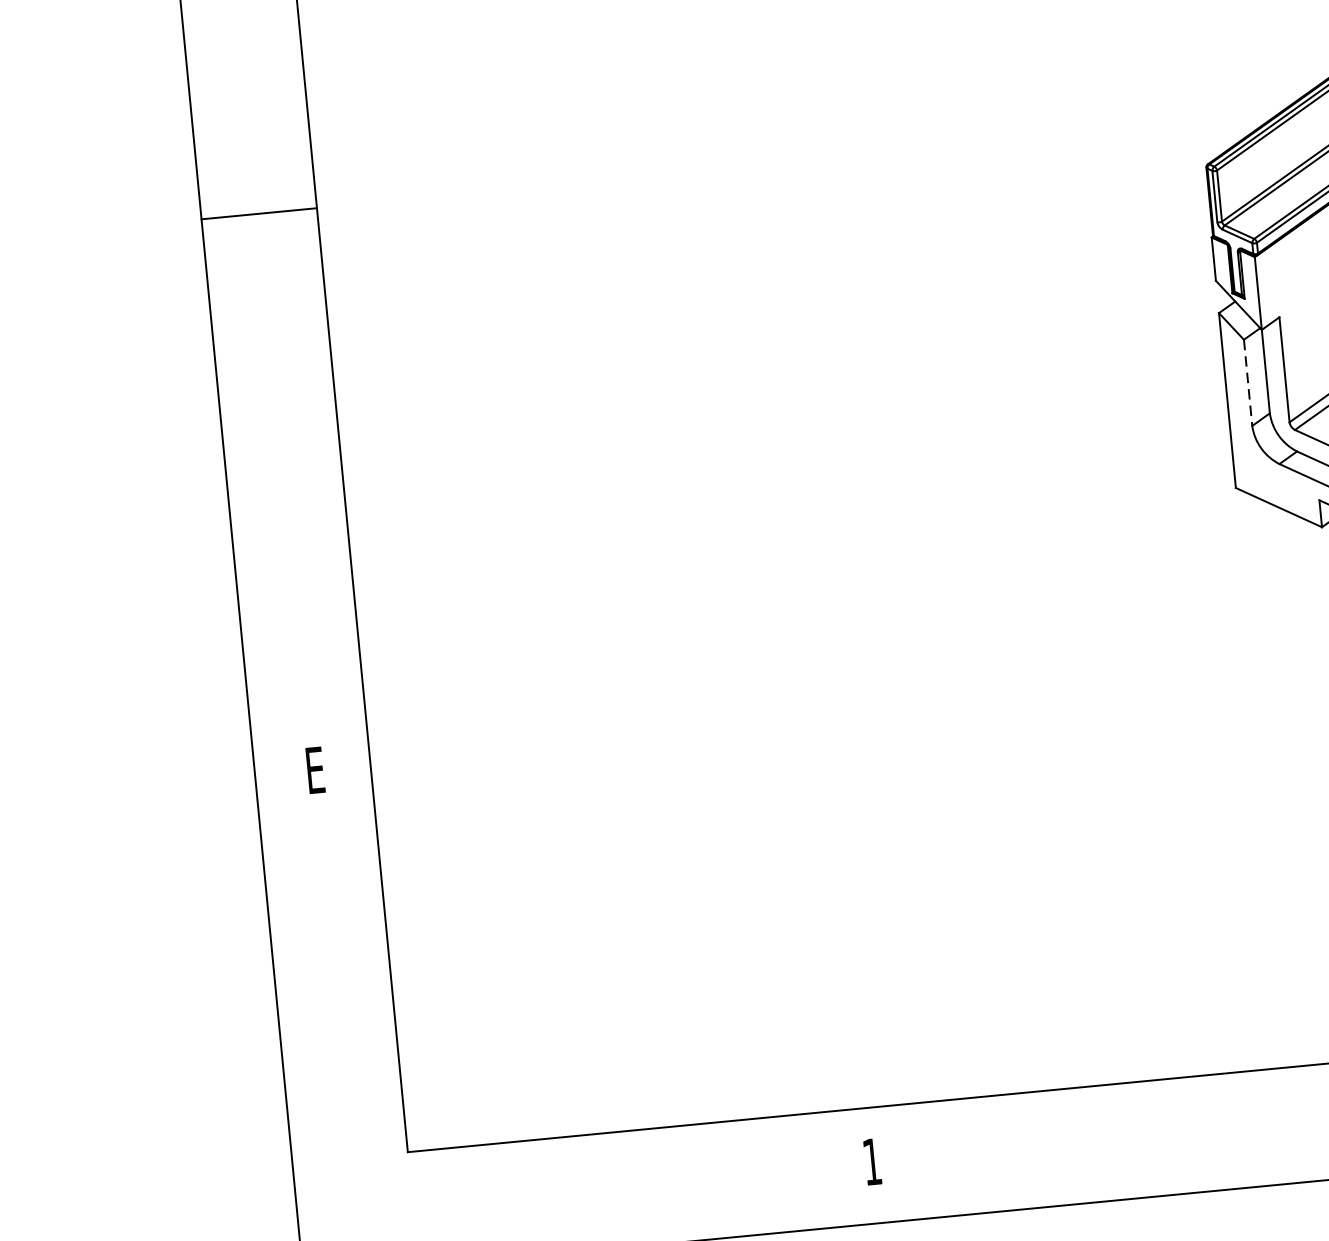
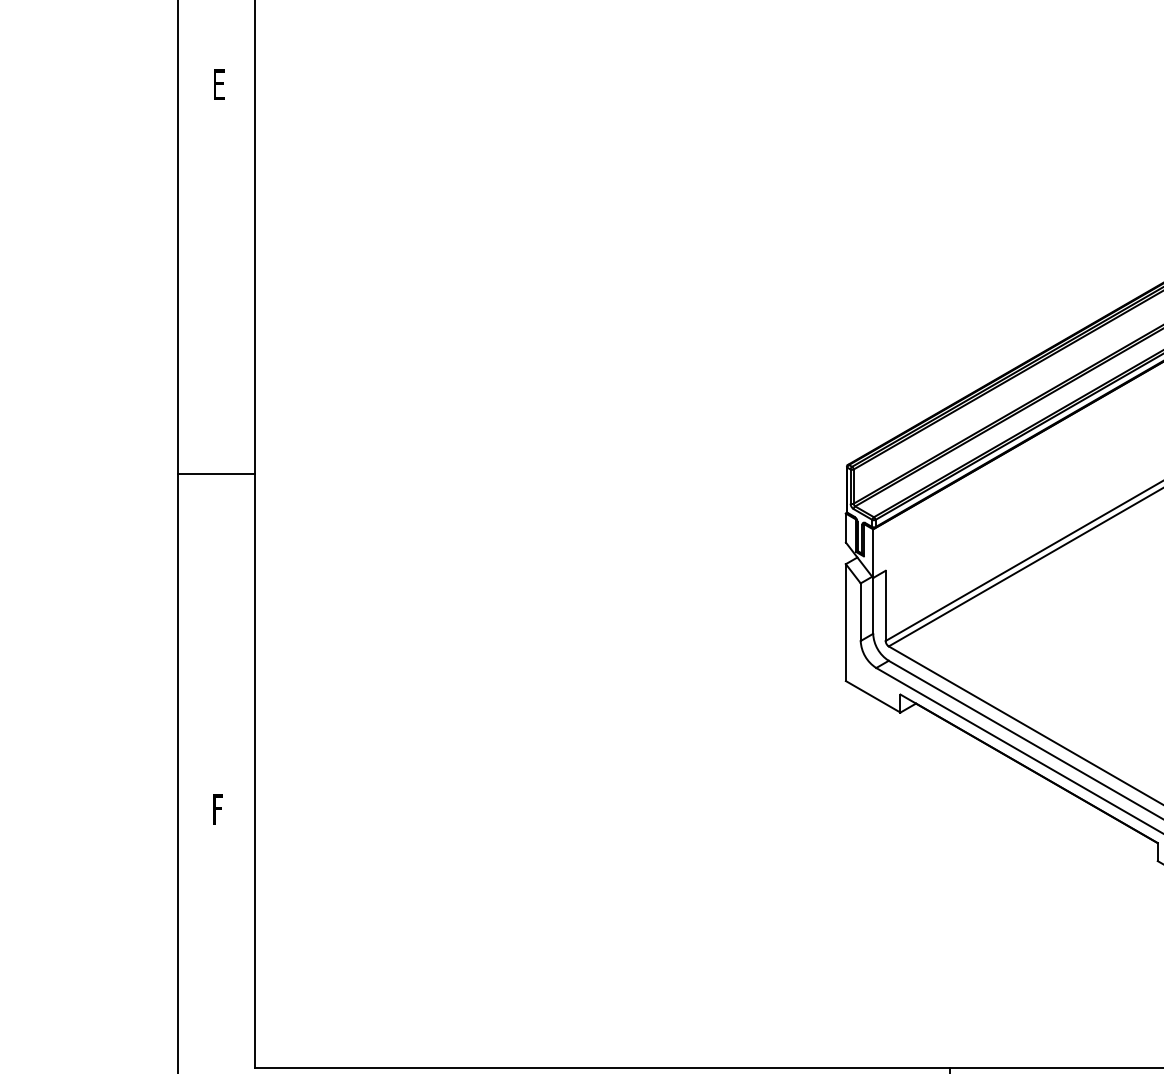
line: (258, 214) -> (215, 474), moved
line: (1247, 383) -> (860, 612), dashed -> solid
text: (317, 773) -> (219, 811), E -> F

